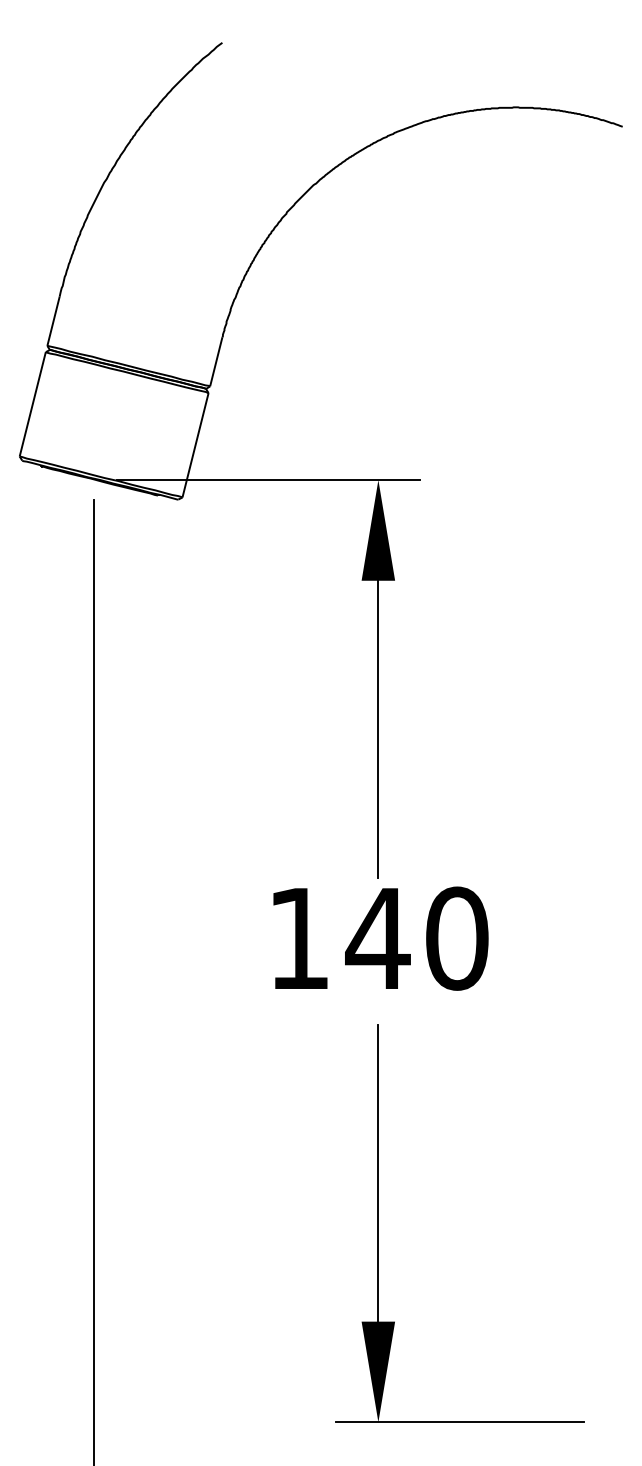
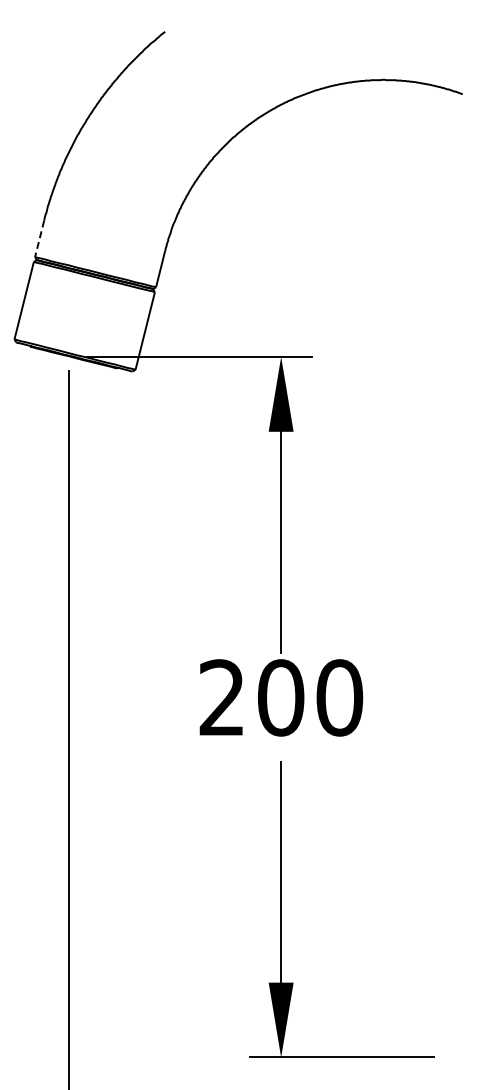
line: (53, 320) -> (39, 238), solid -> dashed
text: (339, 938) -> (252, 697), 140 -> 200

